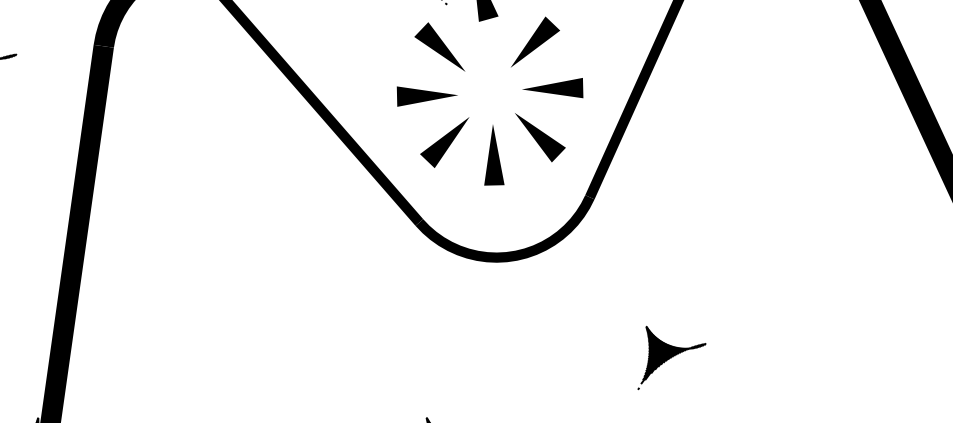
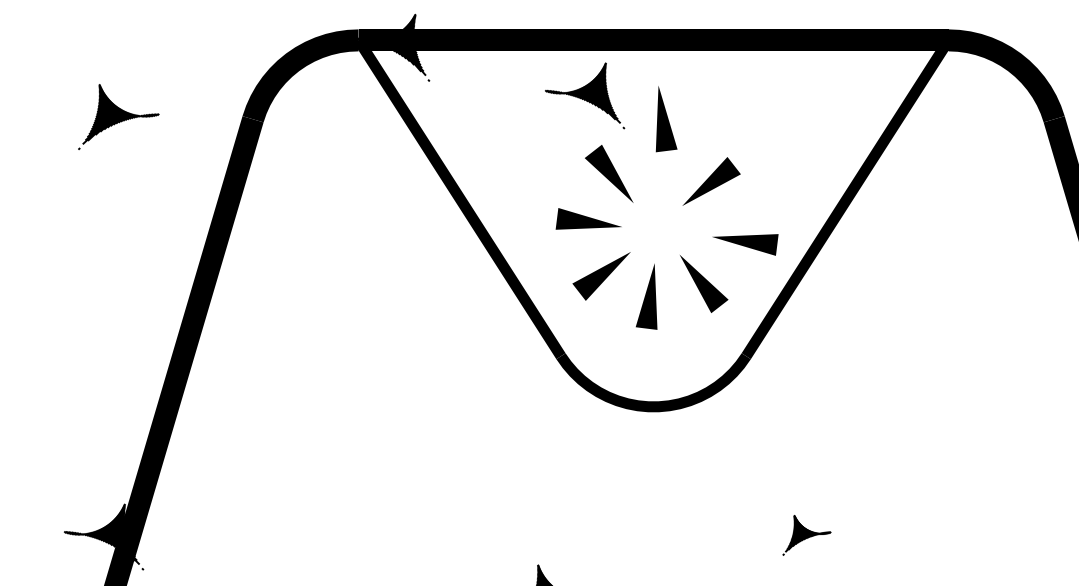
line: (553, 91) -> (745, 244), moved
part: (669, 354) -> (806, 535), size x0.6

